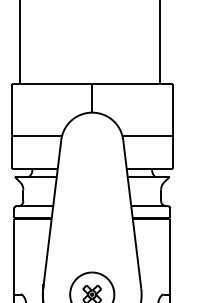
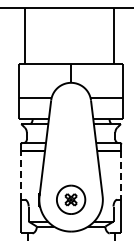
line: (13, 256) -> (20, 175), solid -> dashed
line: (170, 258) -> (121, 176), solid -> dashed

